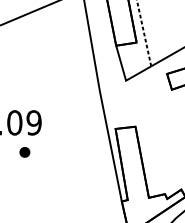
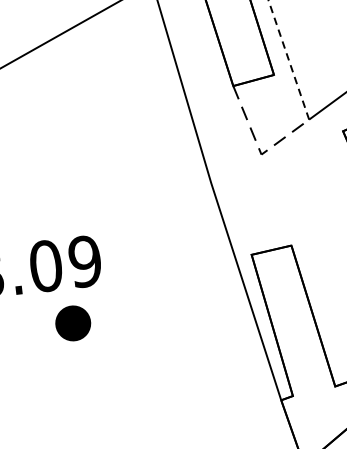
line: (125, 77) -> (259, 148), solid -> dashed
part: (24, 152) -> (72, 323), size x1.6

